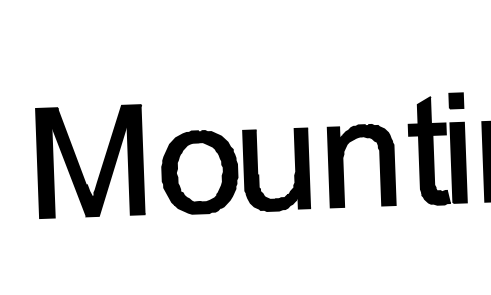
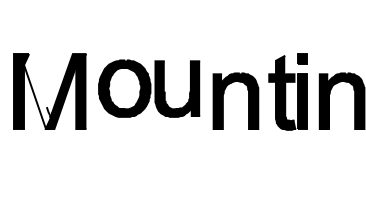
fill: (72, 162) -> (37, 91), removed
part: (235, 170) -> (149, 88), moved

